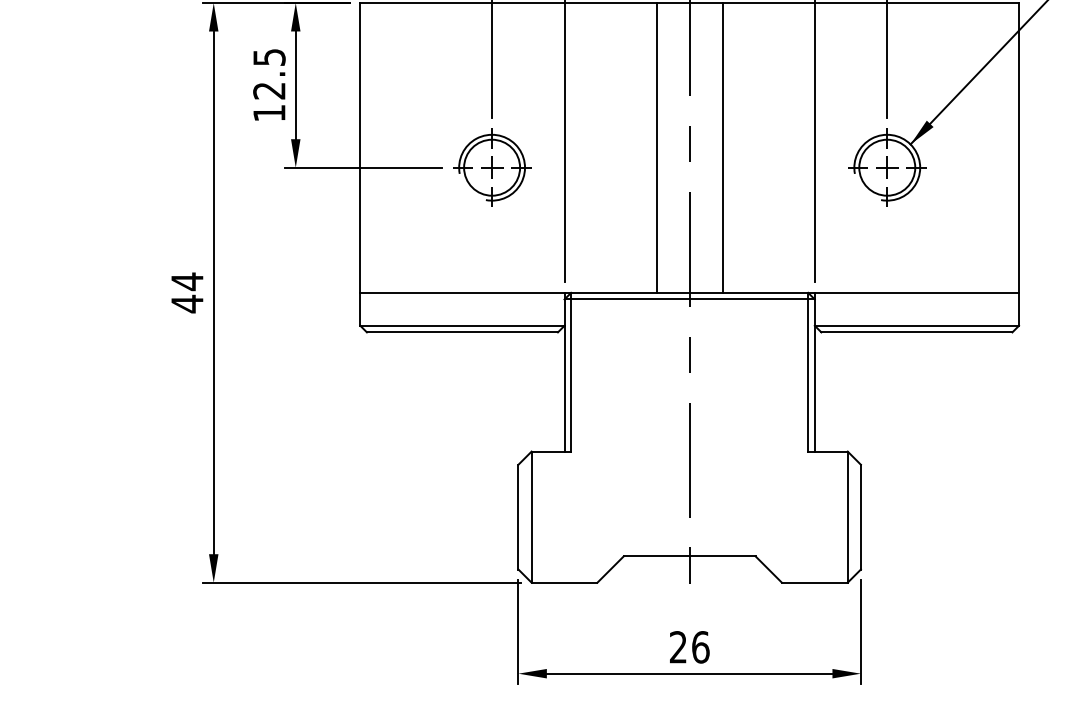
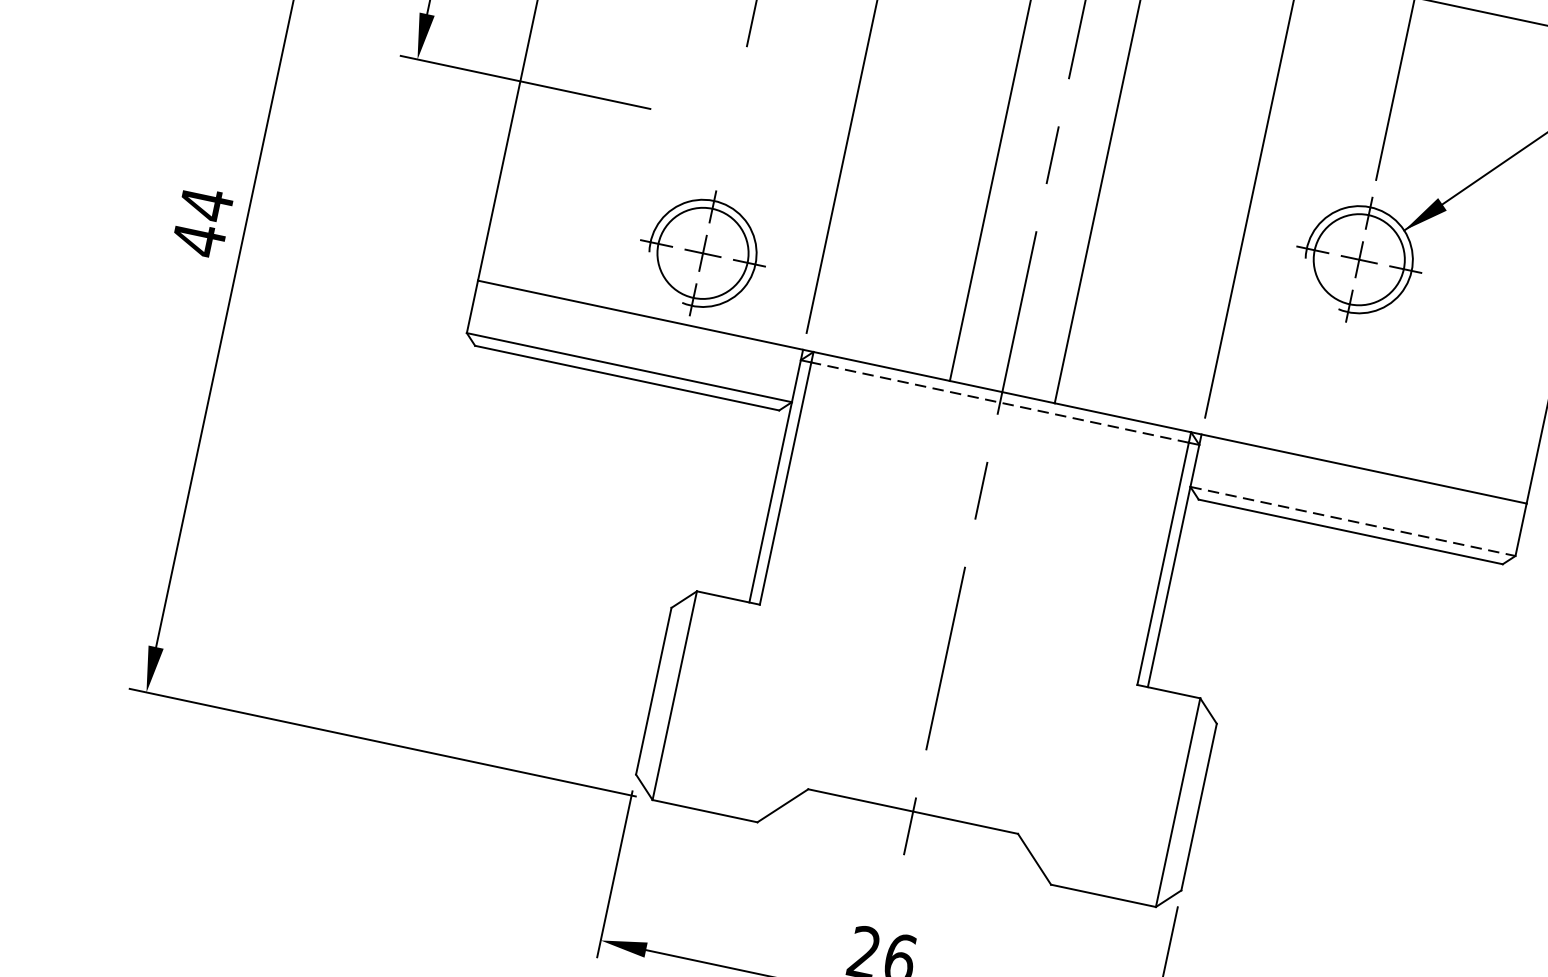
part: (492, 167) -> (703, 253), moved
line: (689, 299) -> (999, 402), solid -> dashed
line: (917, 325) -> (1354, 521), solid -> dashed

